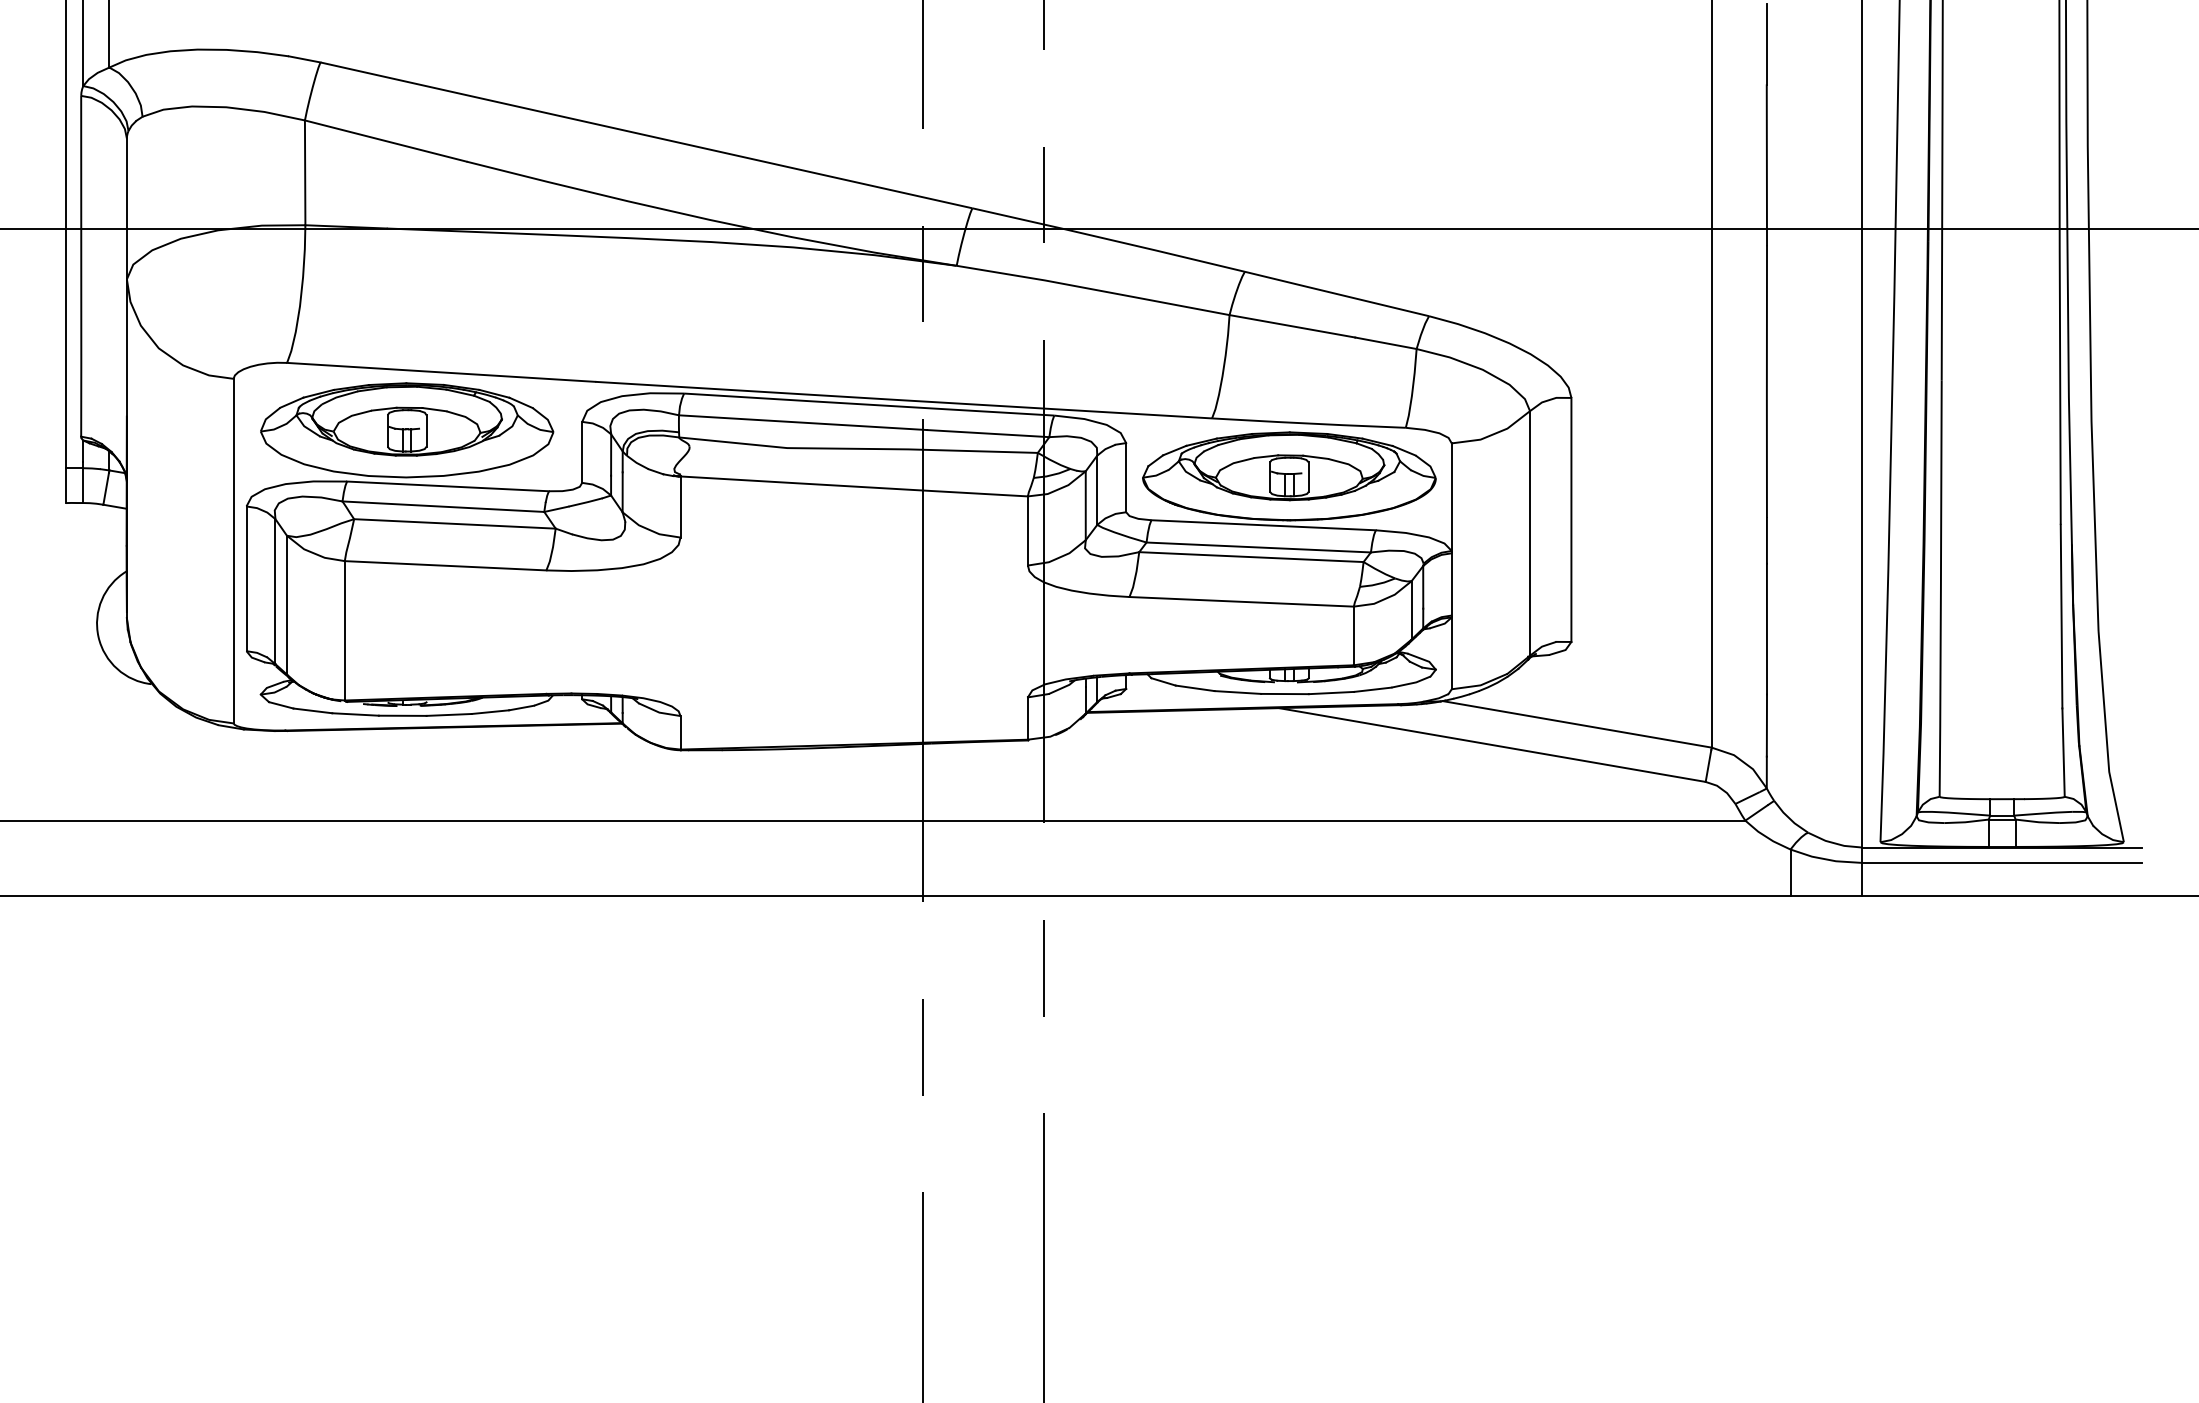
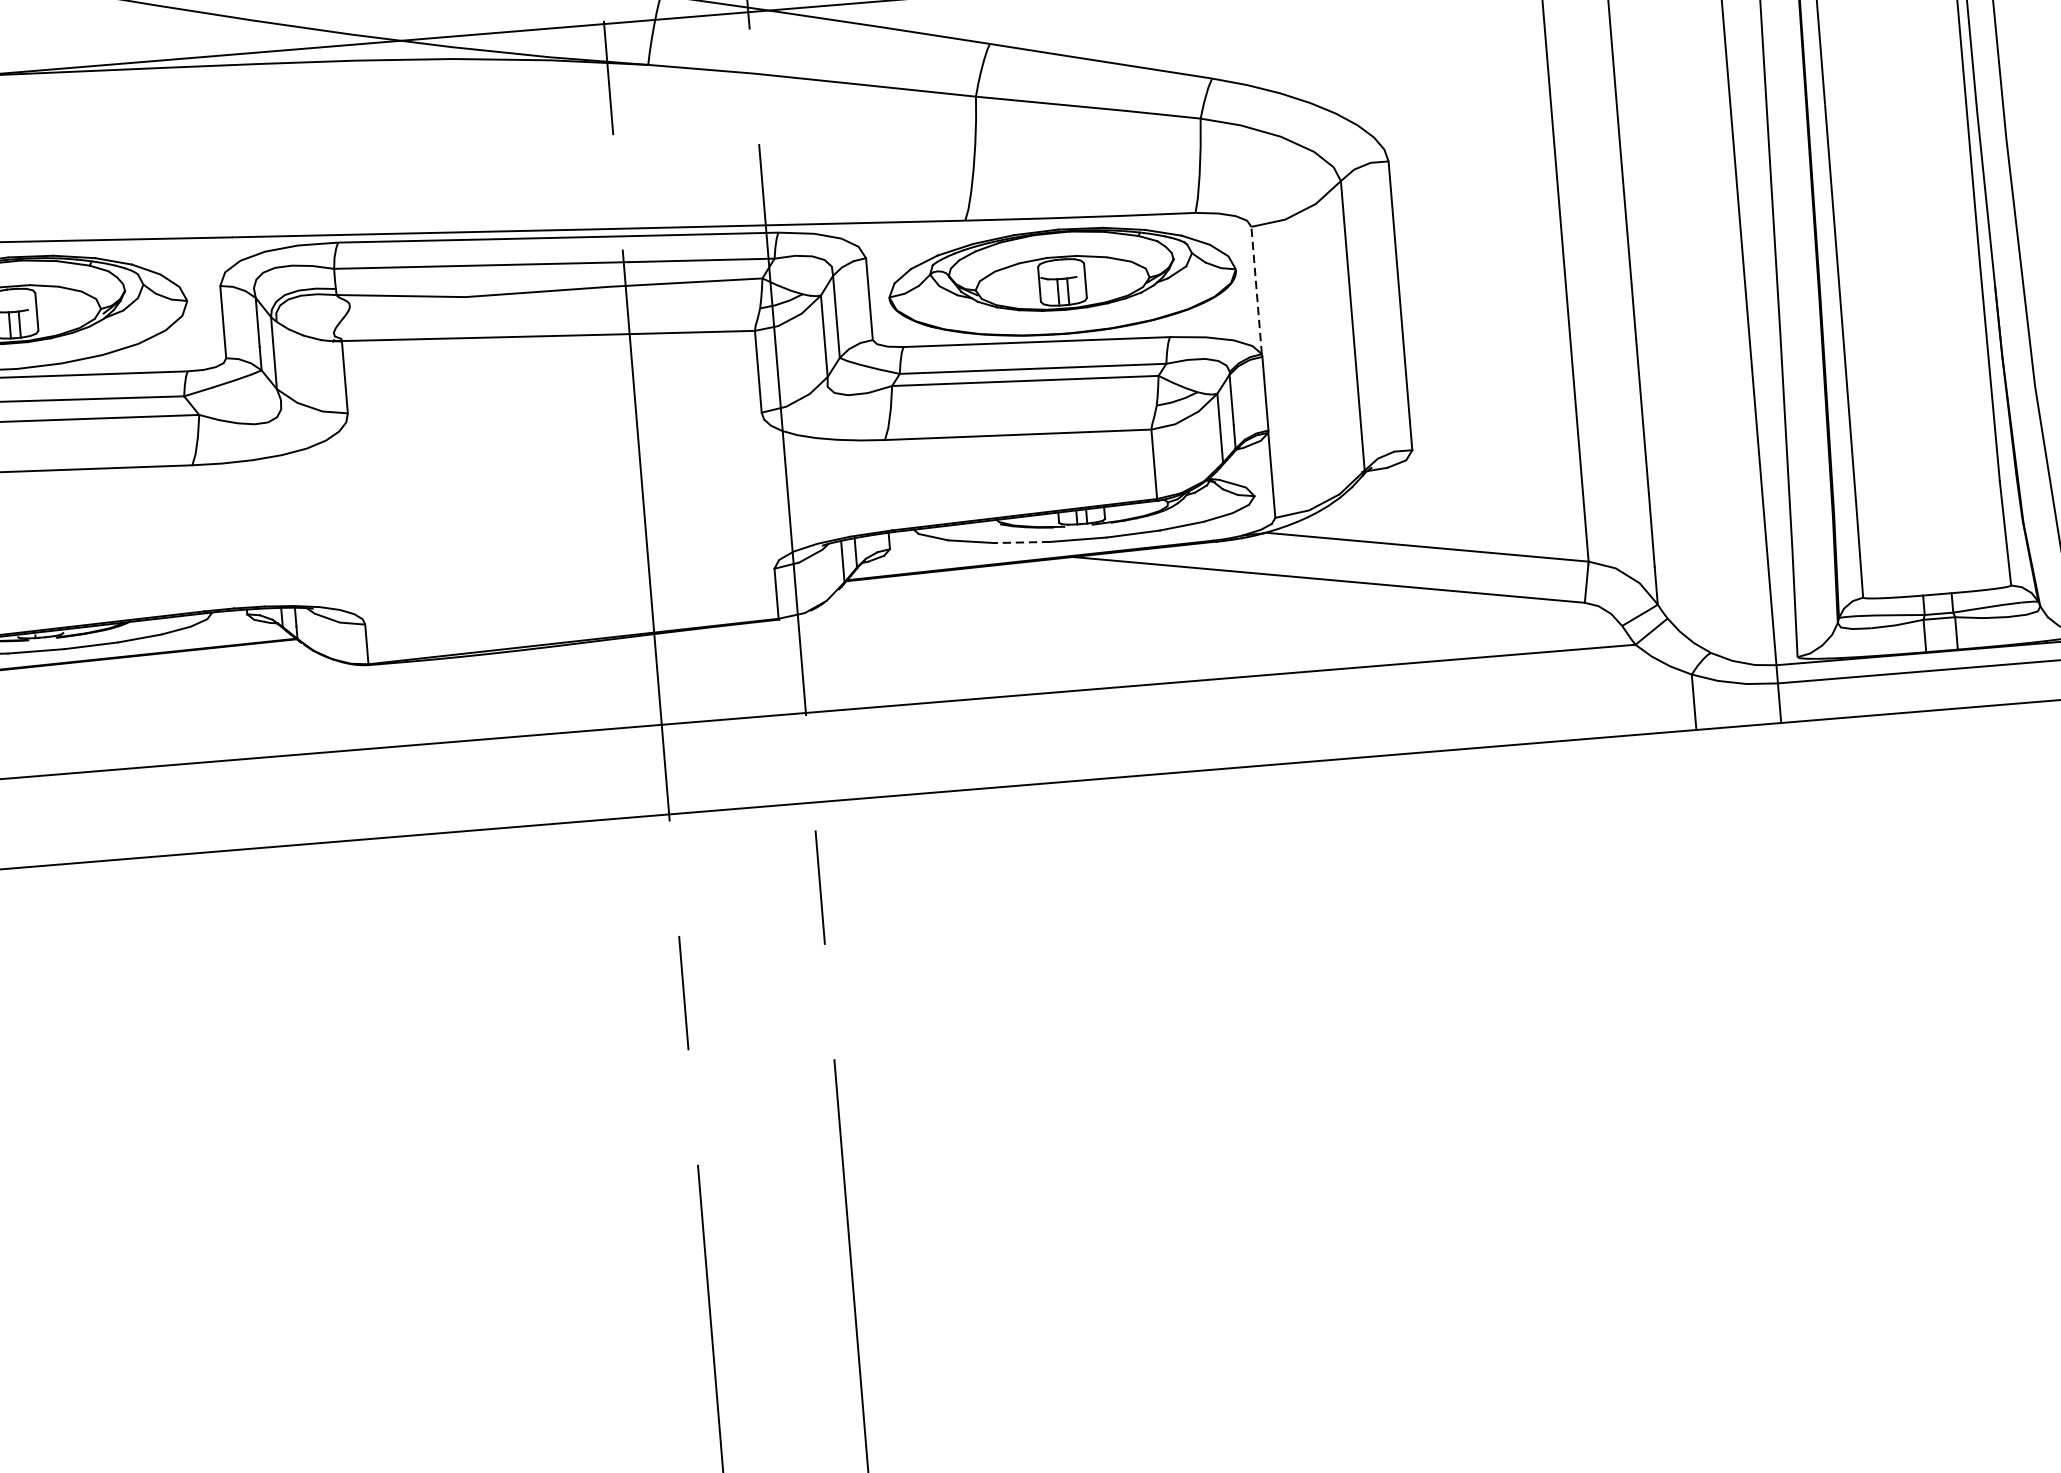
line: (1451, 497) -> (1256, 290), solid -> dashed
line: (1237, 692) -> (1022, 542), solid -> dashed

